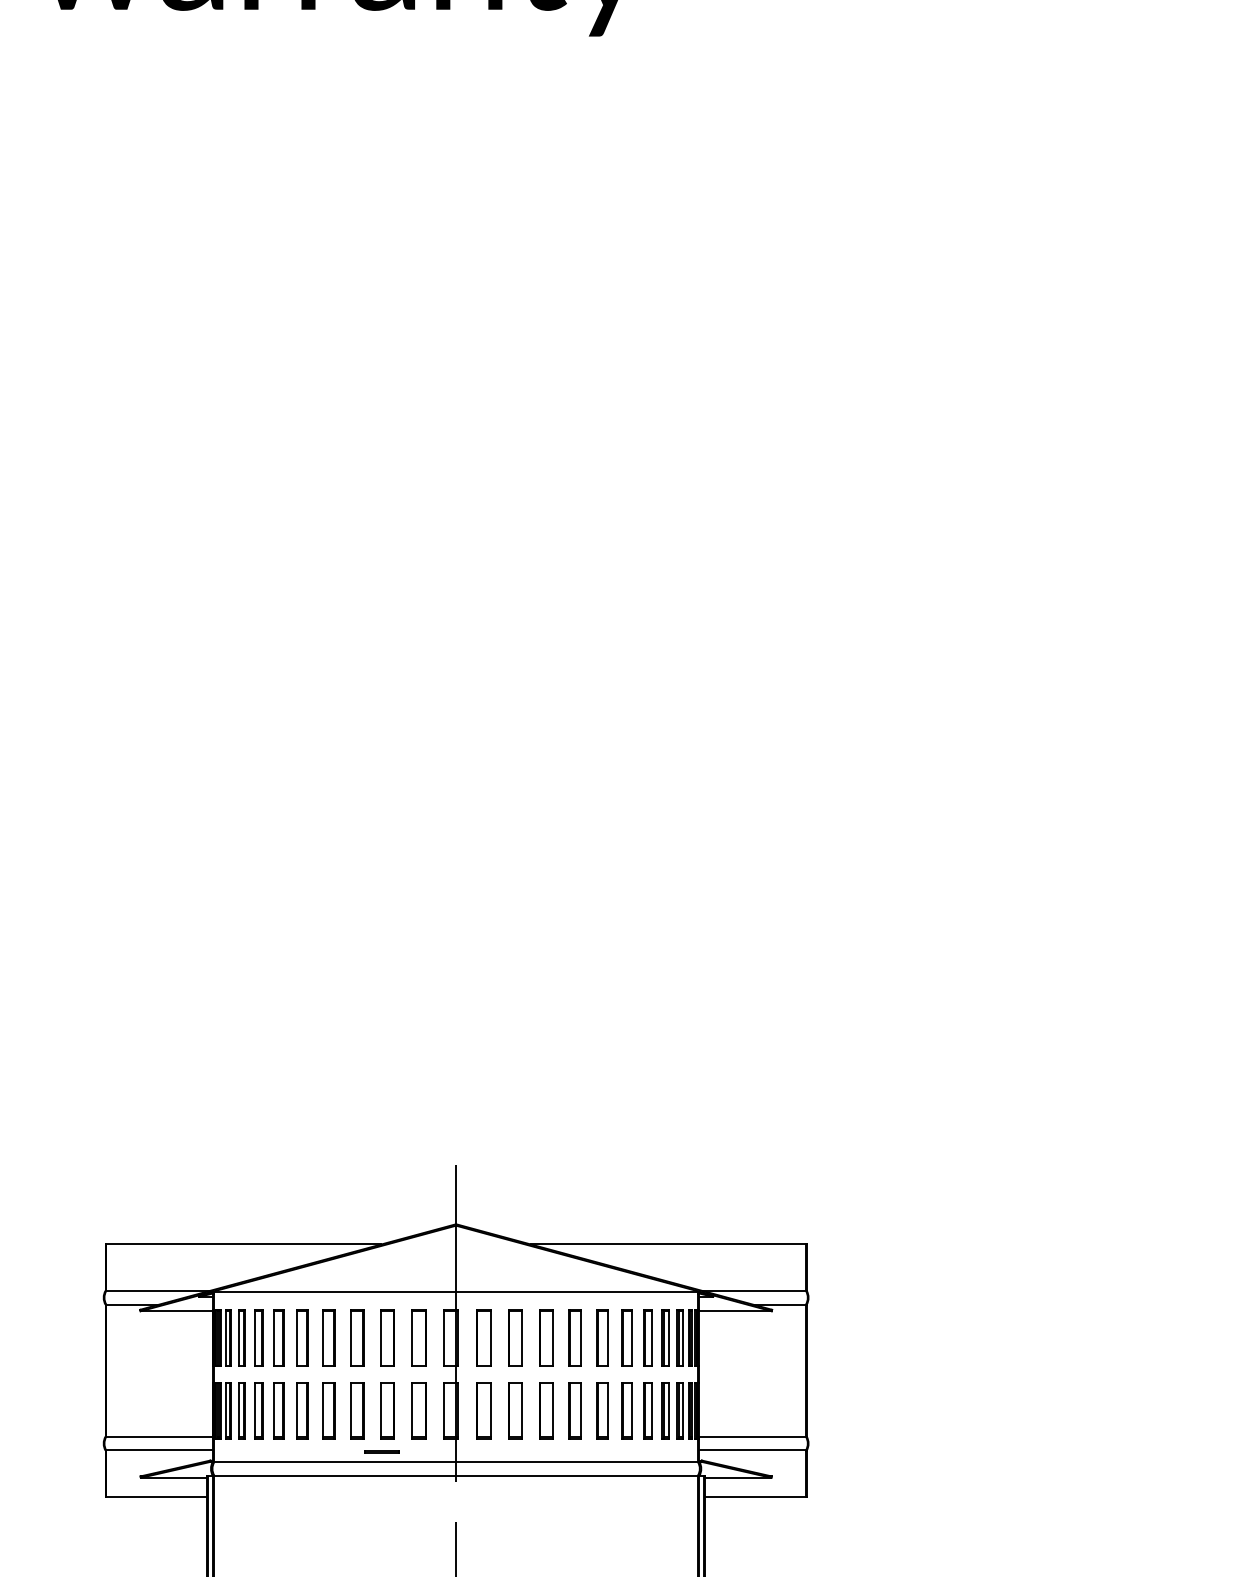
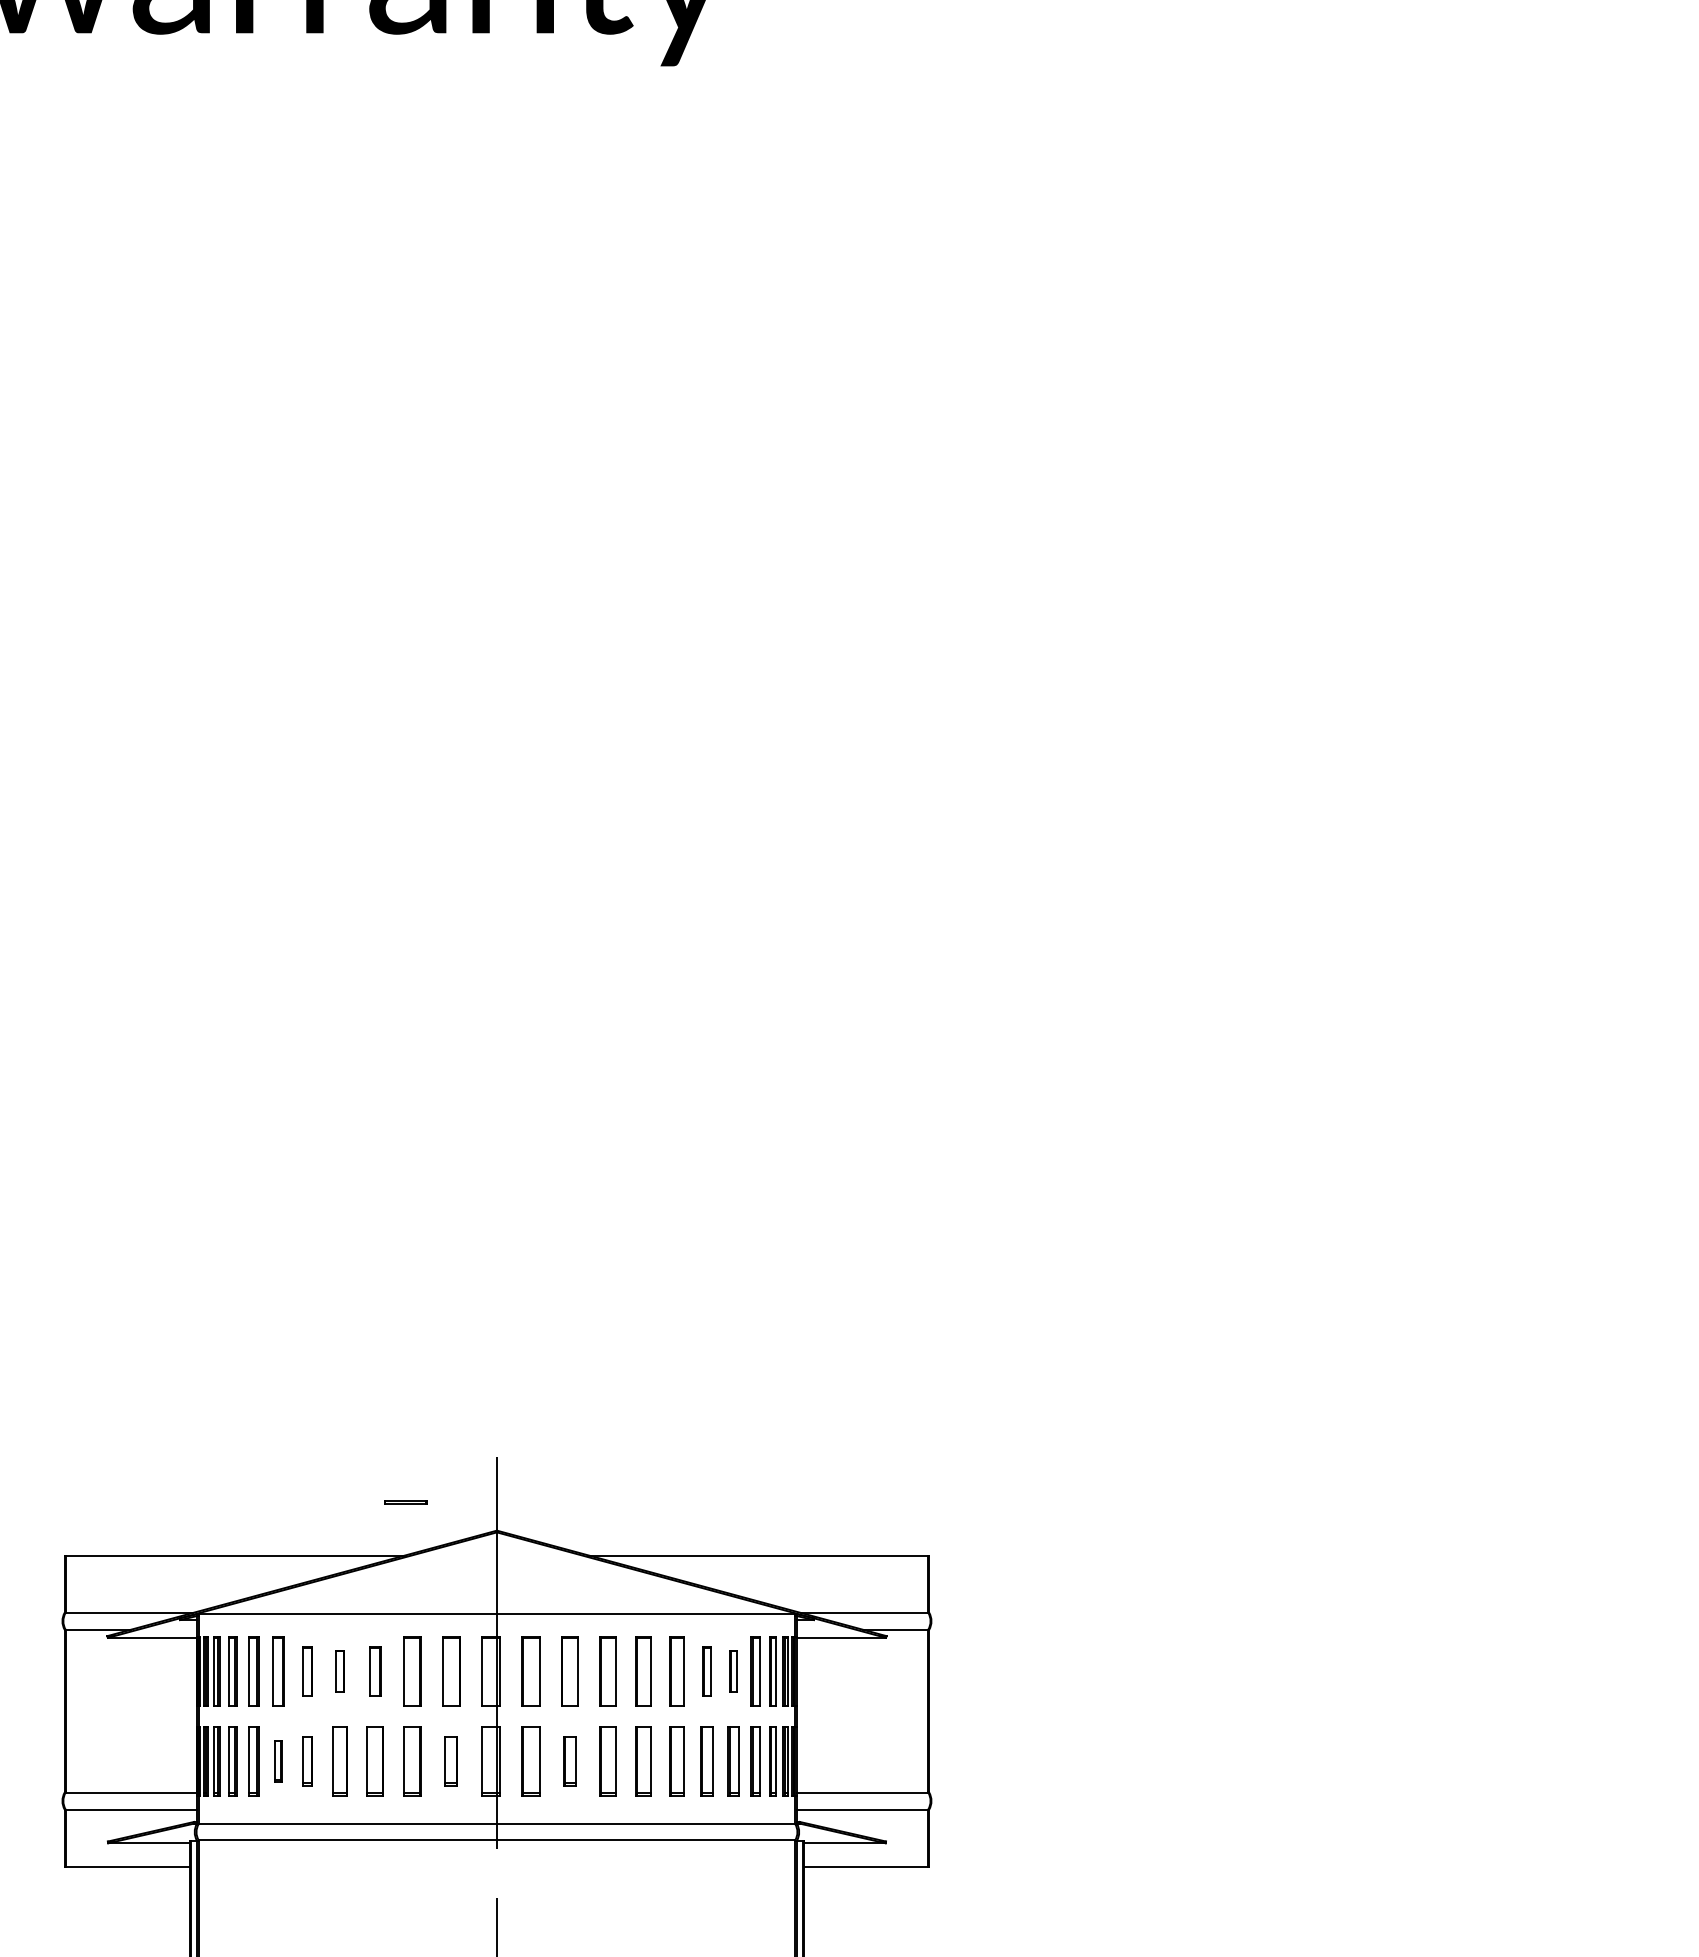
part: (302, 1338) -> (307, 1671), size x0.7
part: (328, 1338) -> (339, 1671), size x0.6
part: (356, 1338) -> (374, 1671), size x0.7
part: (626, 1338) -> (706, 1671), size x0.7
part: (647, 1338) -> (733, 1671), size x0.6
part: (278, 1411) -> (278, 1761), size x0.6
part: (302, 1411) -> (307, 1761), size x0.7
part: (419, 1411) -> (451, 1761), size x0.7
part: (514, 1411) -> (569, 1761), size x0.7
line: (381, 1451) -> (405, 1501), moved

